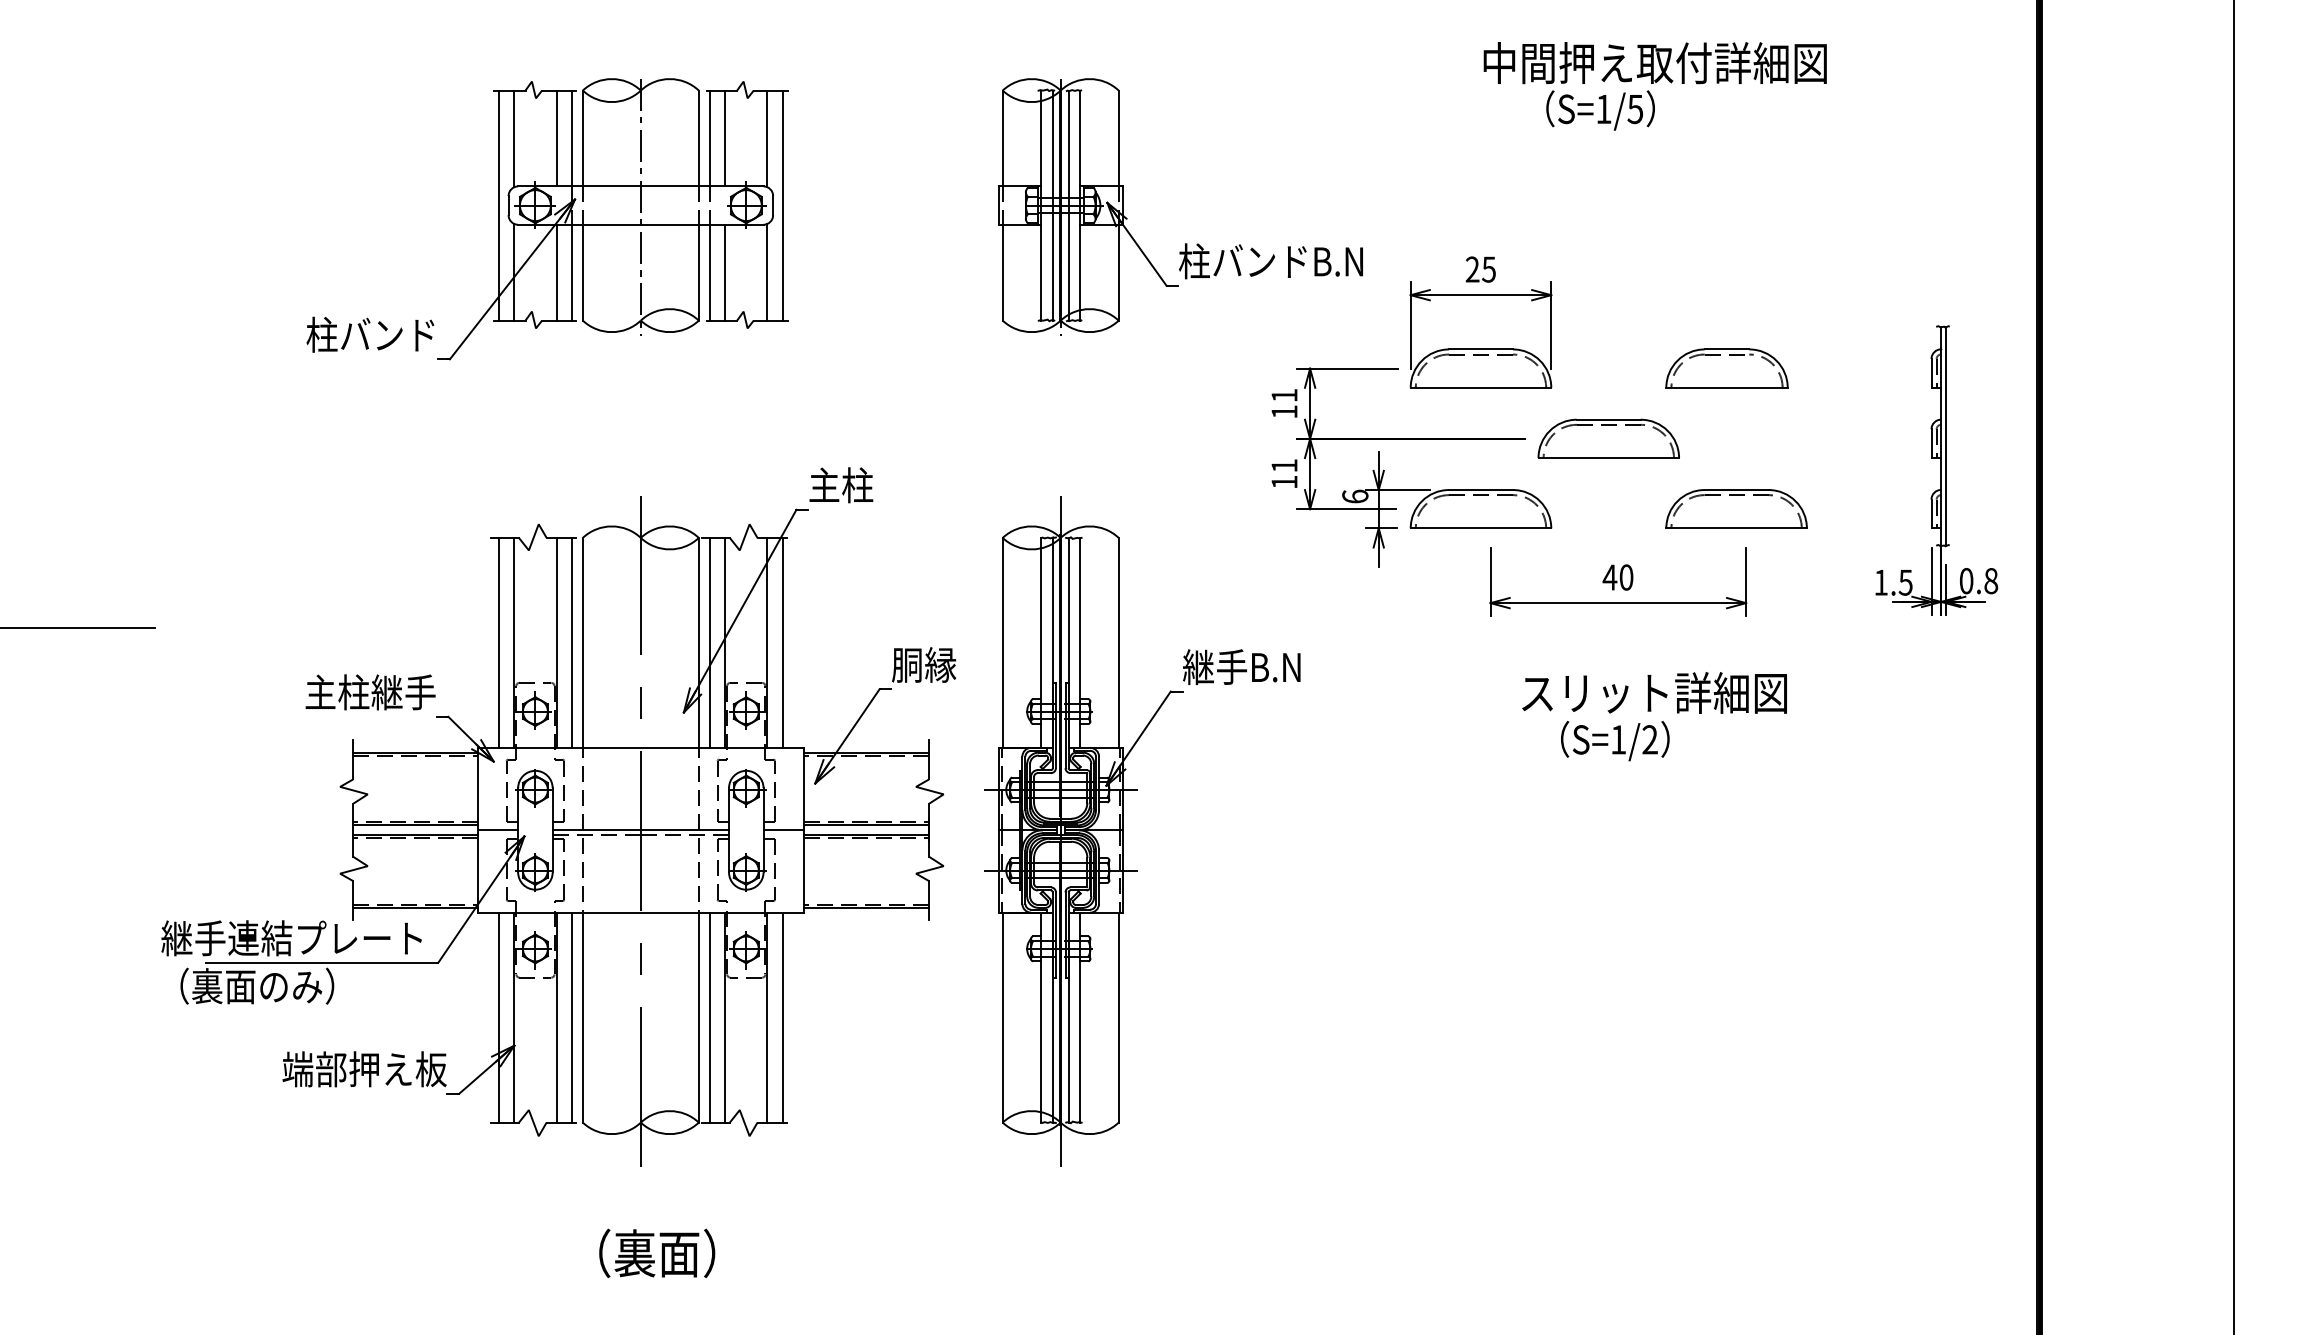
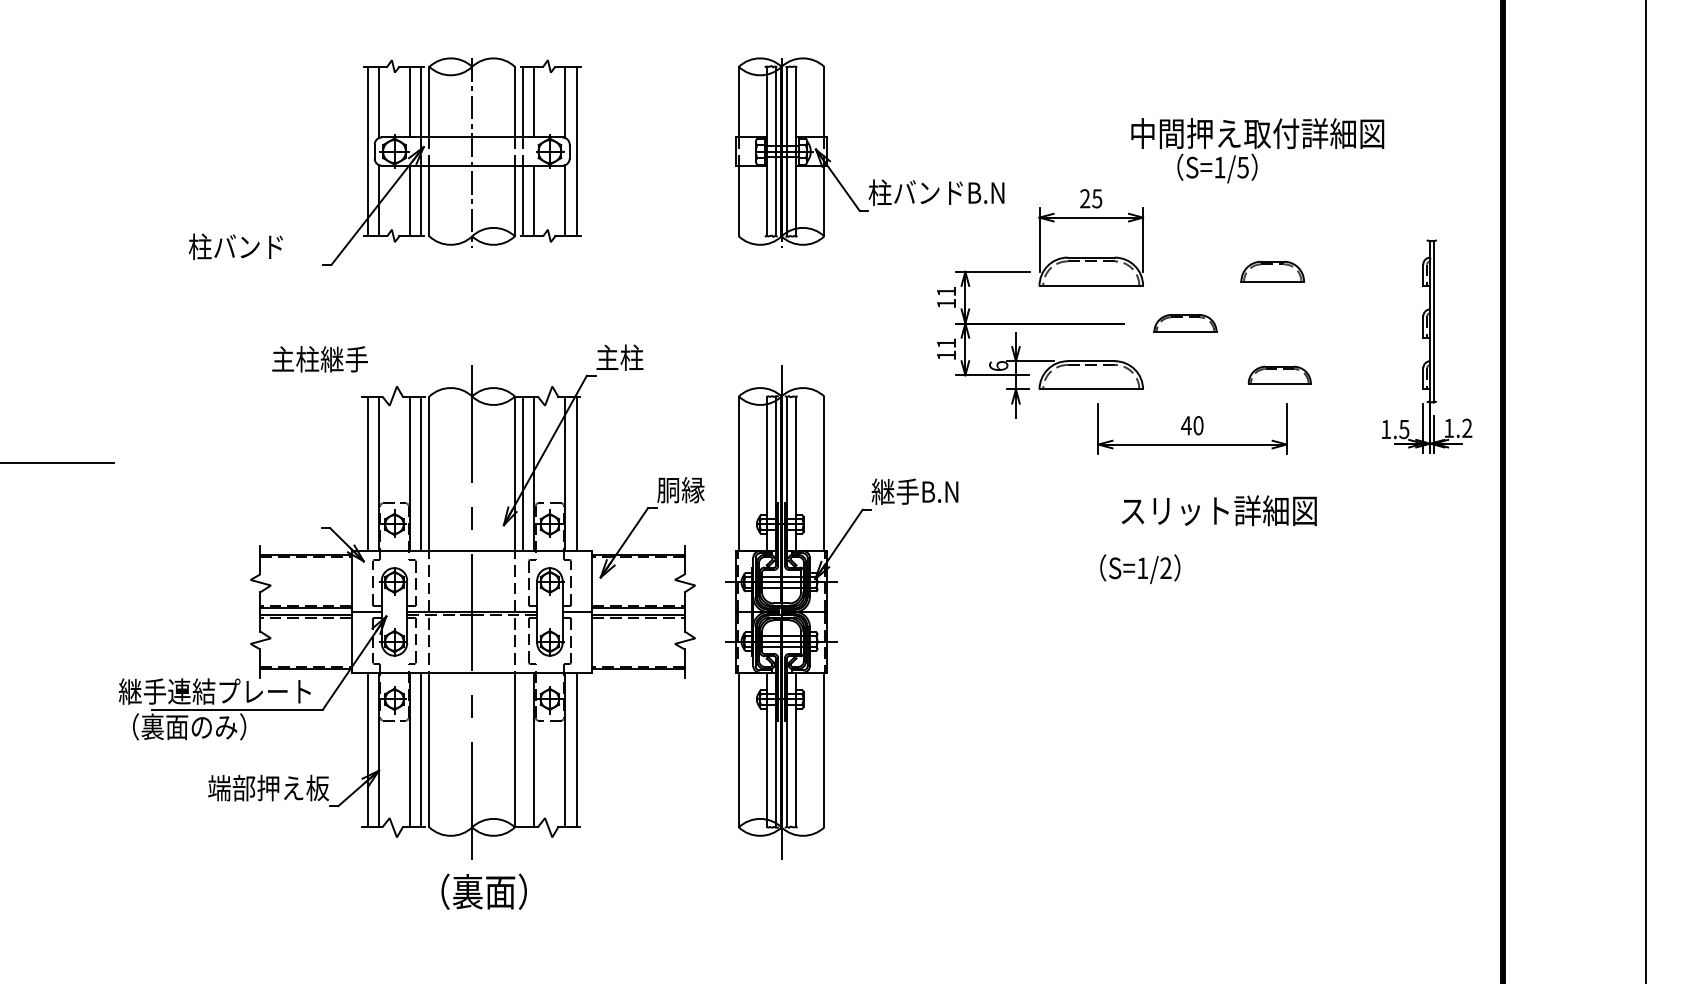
text: (1654, 86) -> (1257, 150), moved
text: (369, 334) -> (235, 246), moved
part: (1726, 368) -> (1272, 271), size x0.7
part: (1608, 438) -> (1185, 323), size x0.6
part: (1736, 508) -> (1279, 374), size x0.6
text: (1979, 581) -> (1458, 428), 0.8 -> 1.2
text: (369, 692) -> (319, 359), moved
text: (1615, 740) -> (1140, 568), moved
line: (710, 1016) -> (523, 749), removed
text: (656, 1253) -> (483, 891), moved

